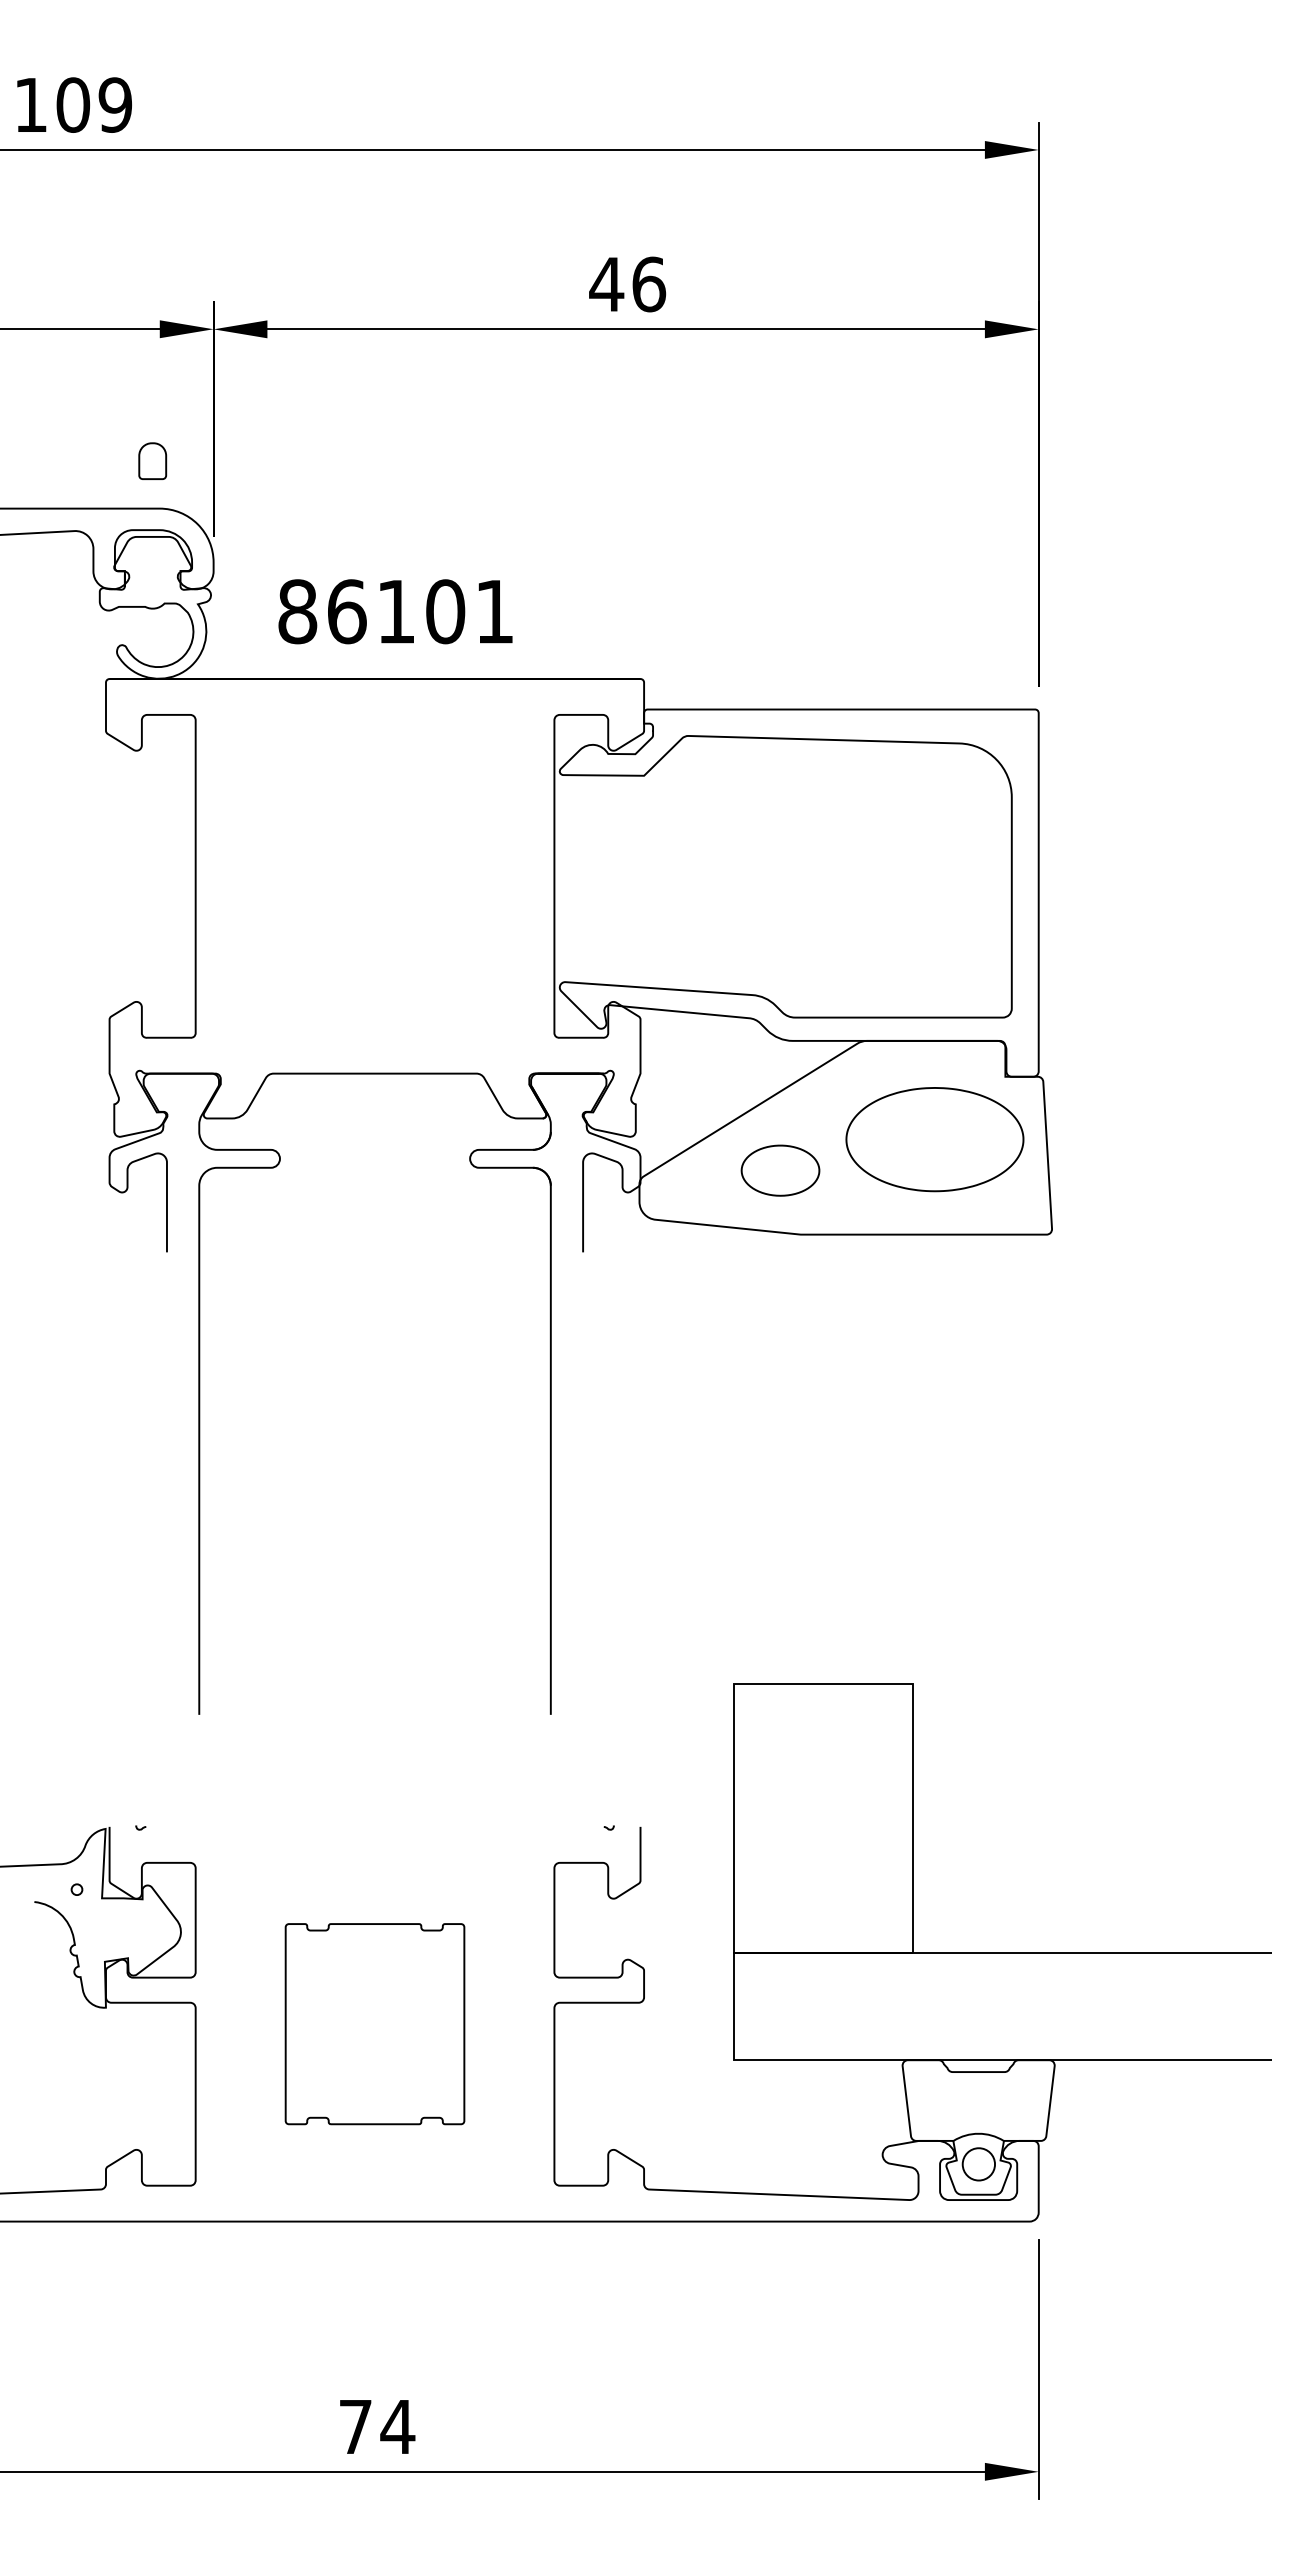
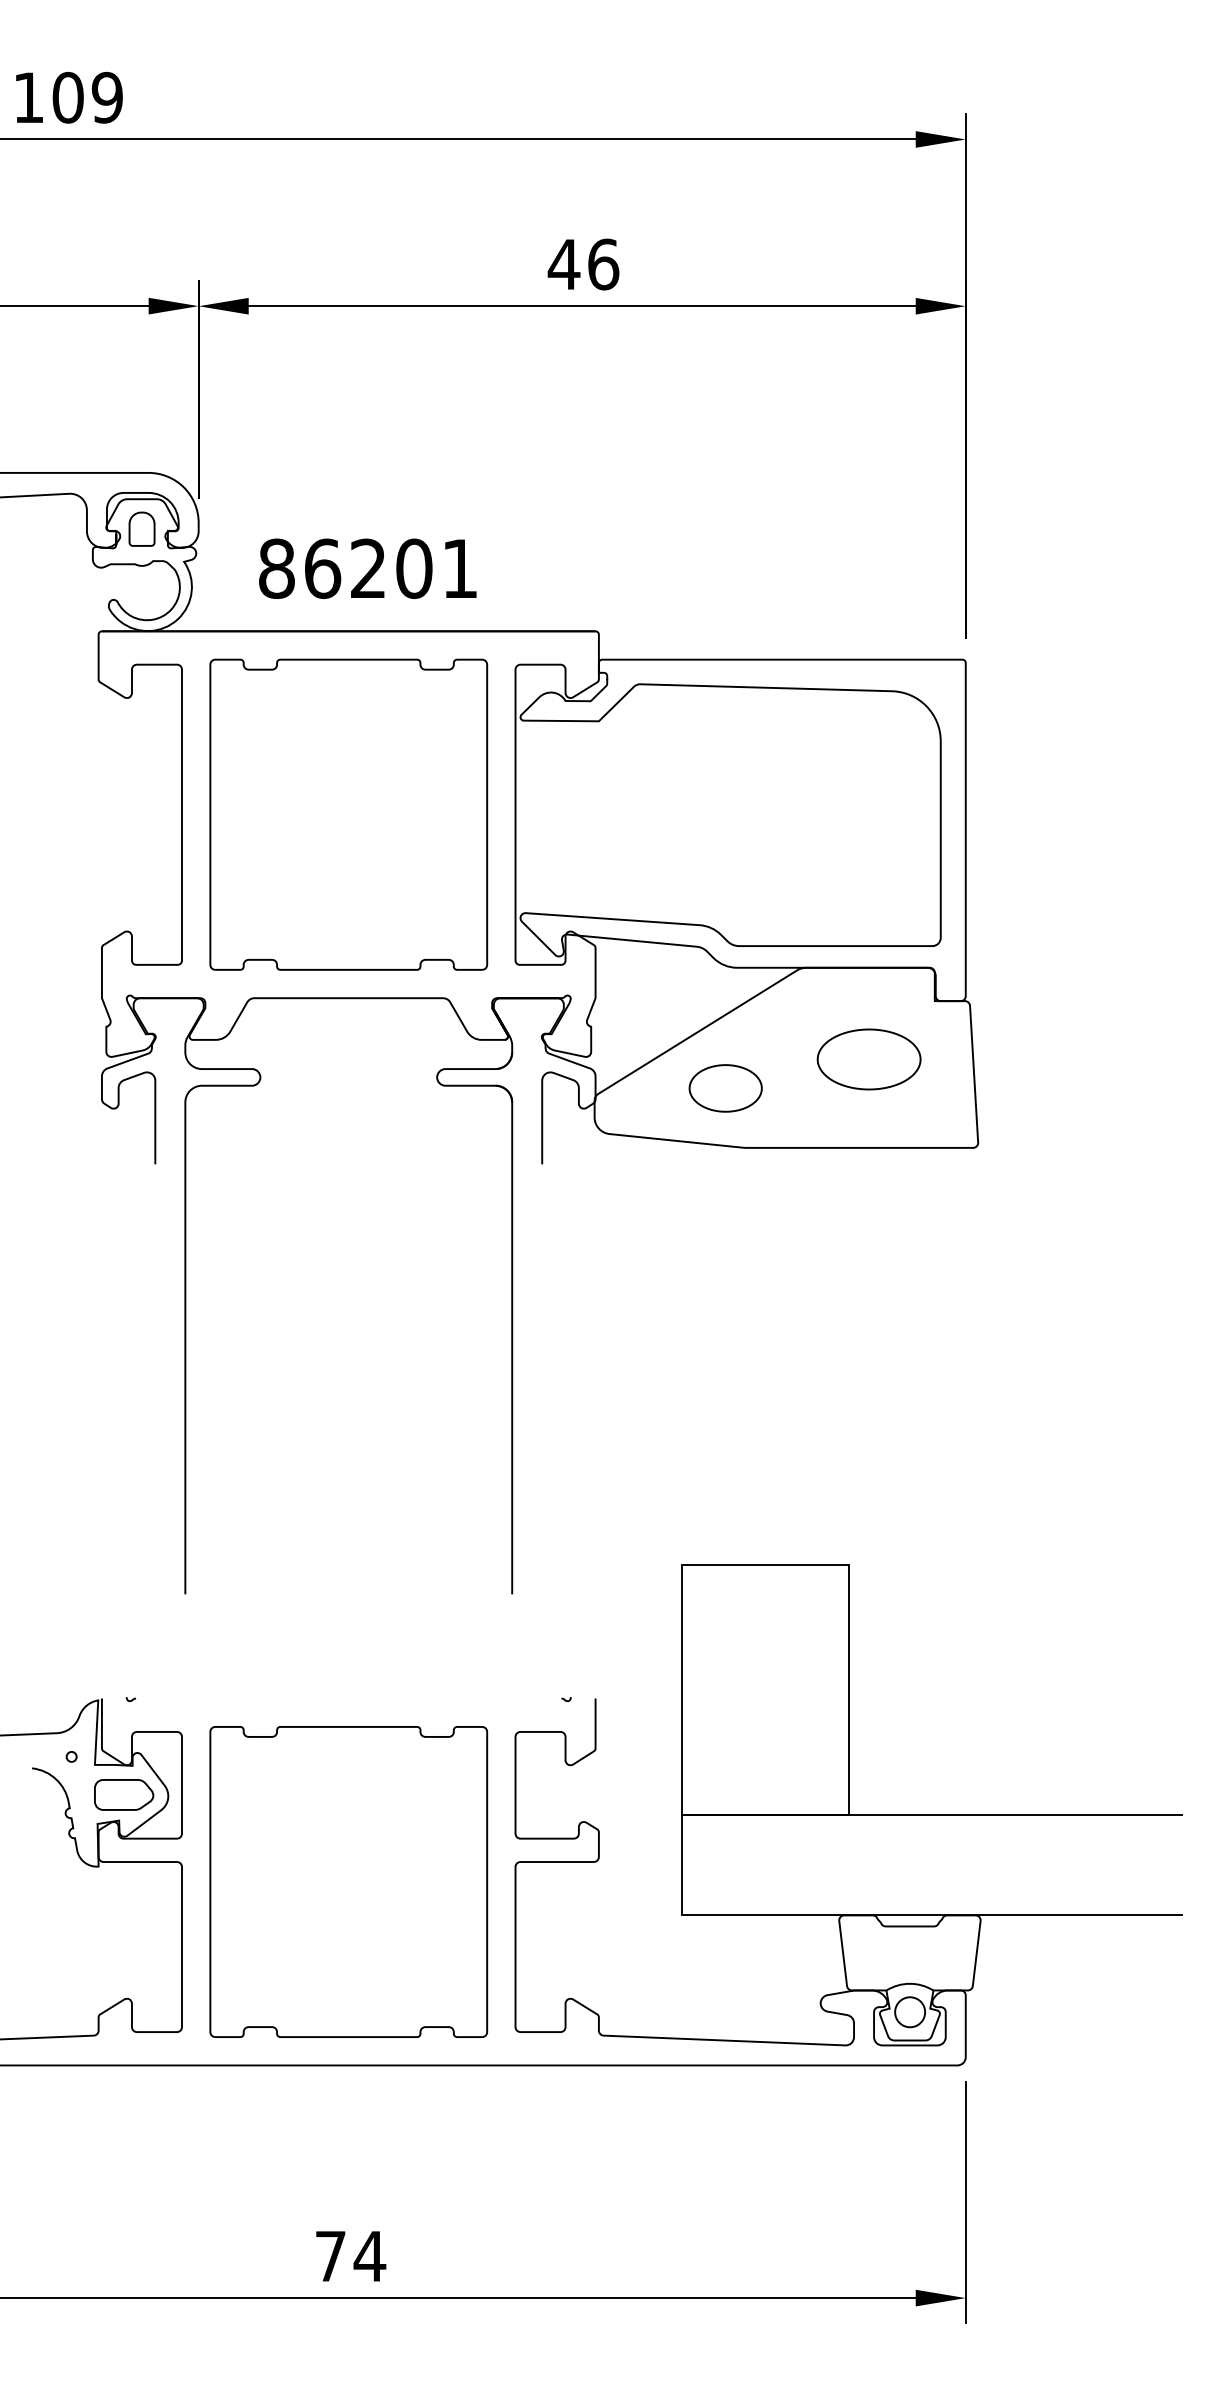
part: (152, 460) -> (141, 528), moved
text: (395, 611) -> (367, 568), 86101 -> 86201
part: (374, 875) -> (348, 813), added
part: (934, 1139) -> (868, 1059), size x0.62
part: (133, 1930) -> (124, 1794), added
part: (374, 2023) -> (348, 1881), size x1.67

